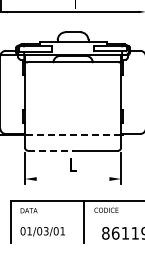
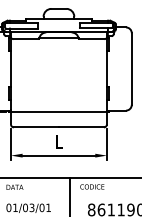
line: (72, 135) -> (58, 112), dashed -> solid
line: (50, 150) -> (36, 127), dashed -> solid
line: (72, 179) -> (58, 156), added

